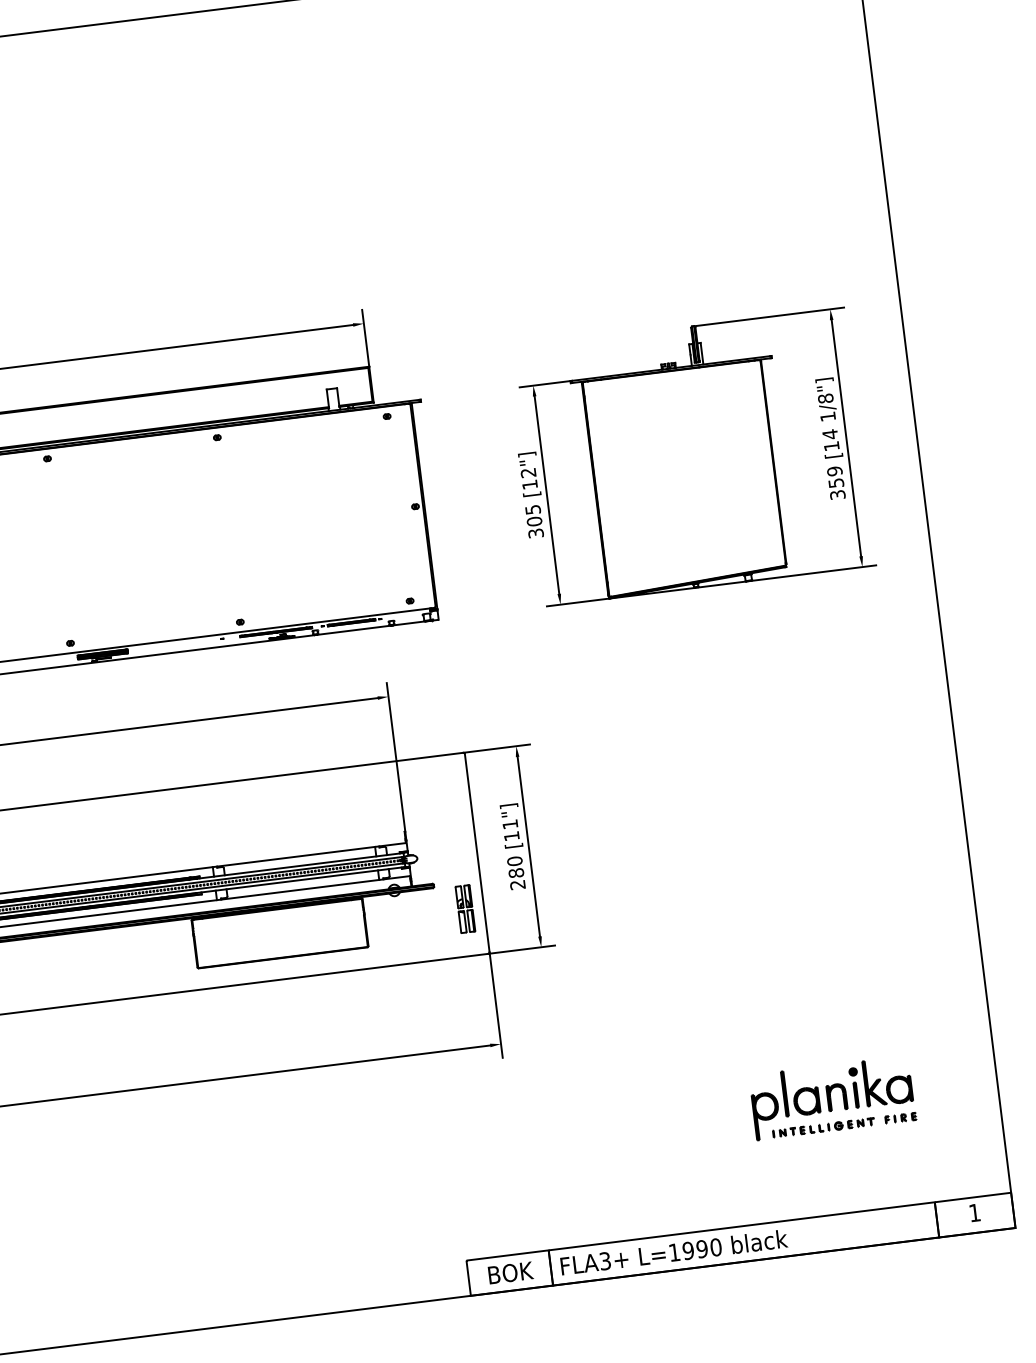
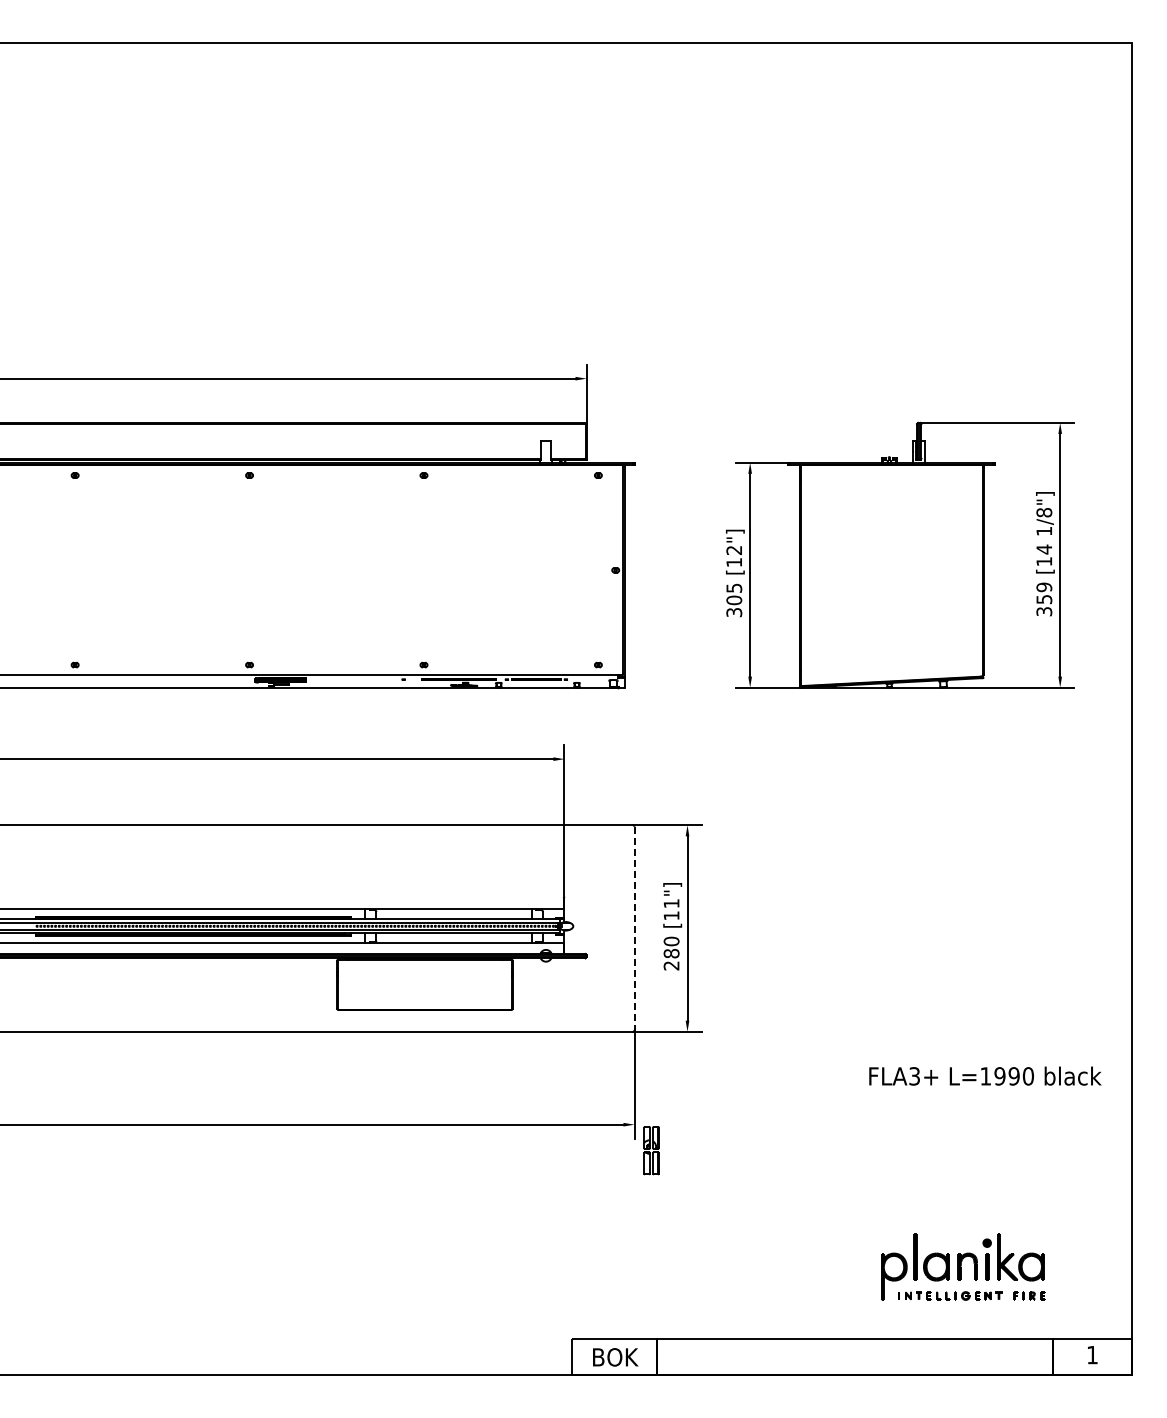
line: (477, 853) -> (634, 928), solid -> dashed
part: (465, 908) -> (651, 1150), moved
part: (832, 1097) -> (963, 1266), moved
text: (674, 1251) -> (985, 1075), moved

